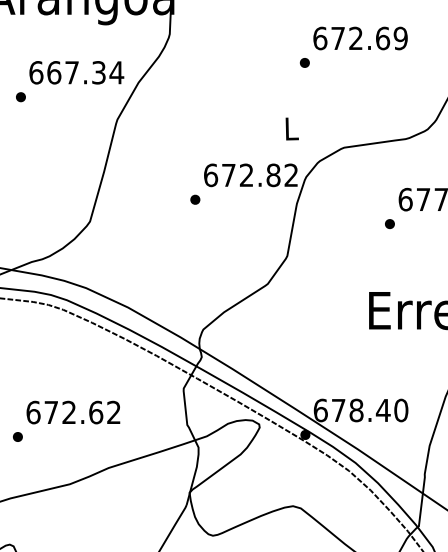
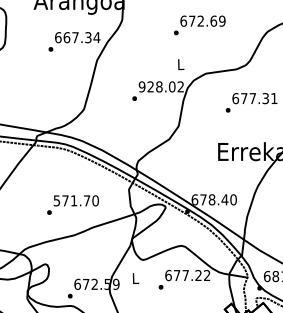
text: (353, 47) -> (199, 25), moved
text: (240, 174) -> (156, 86), 672.82 -> 928.02
text: (72, 411) -> (75, 200), 672.62 -> 571.70

